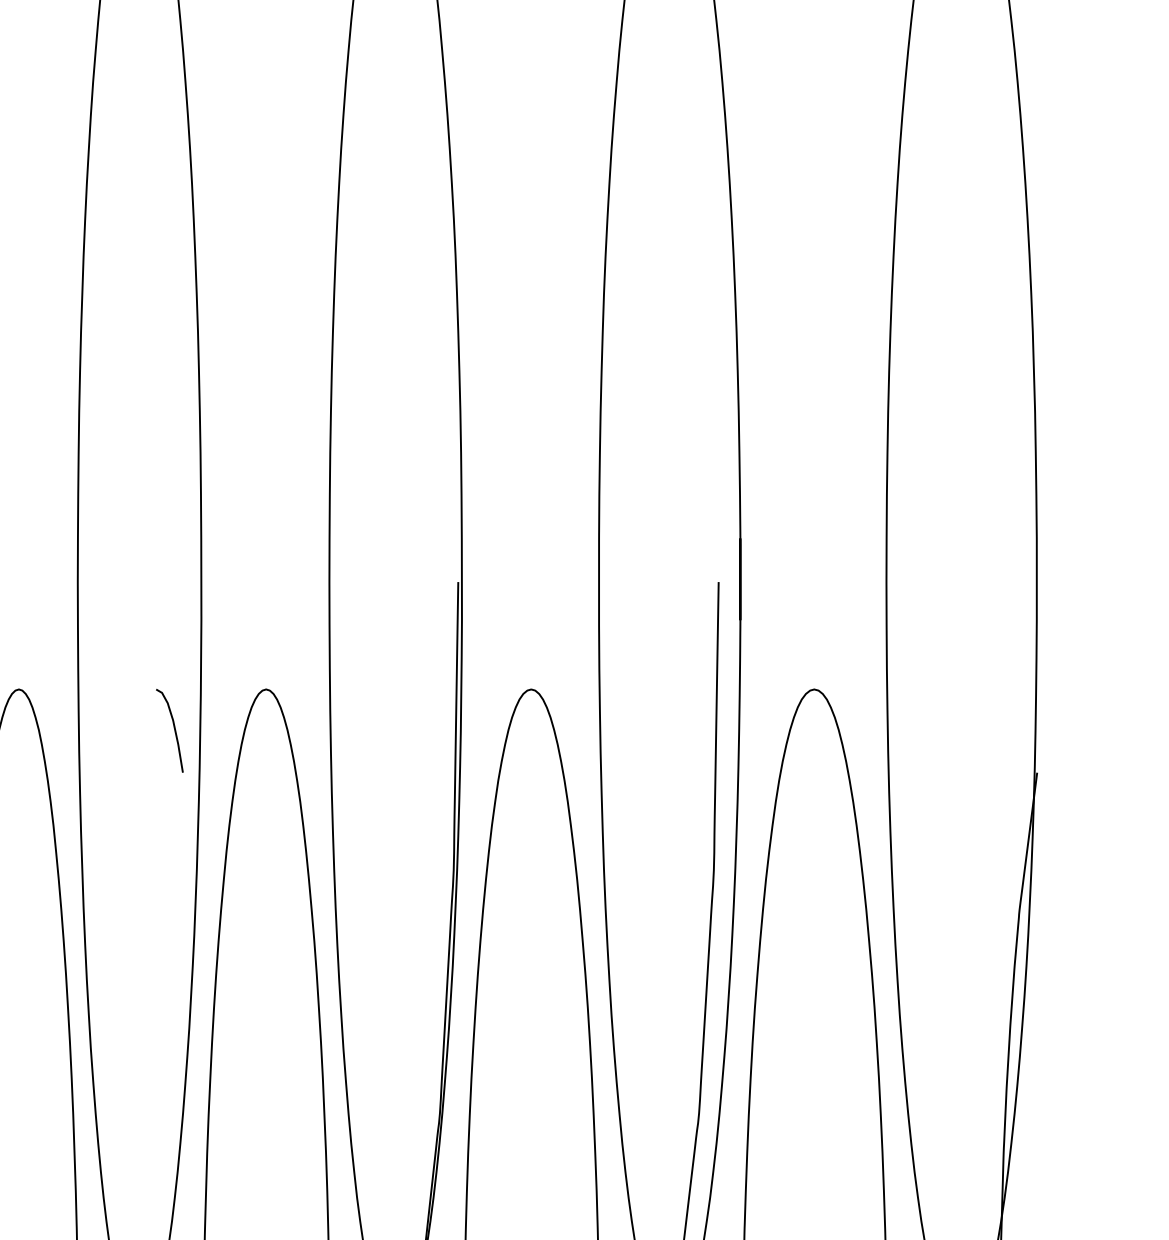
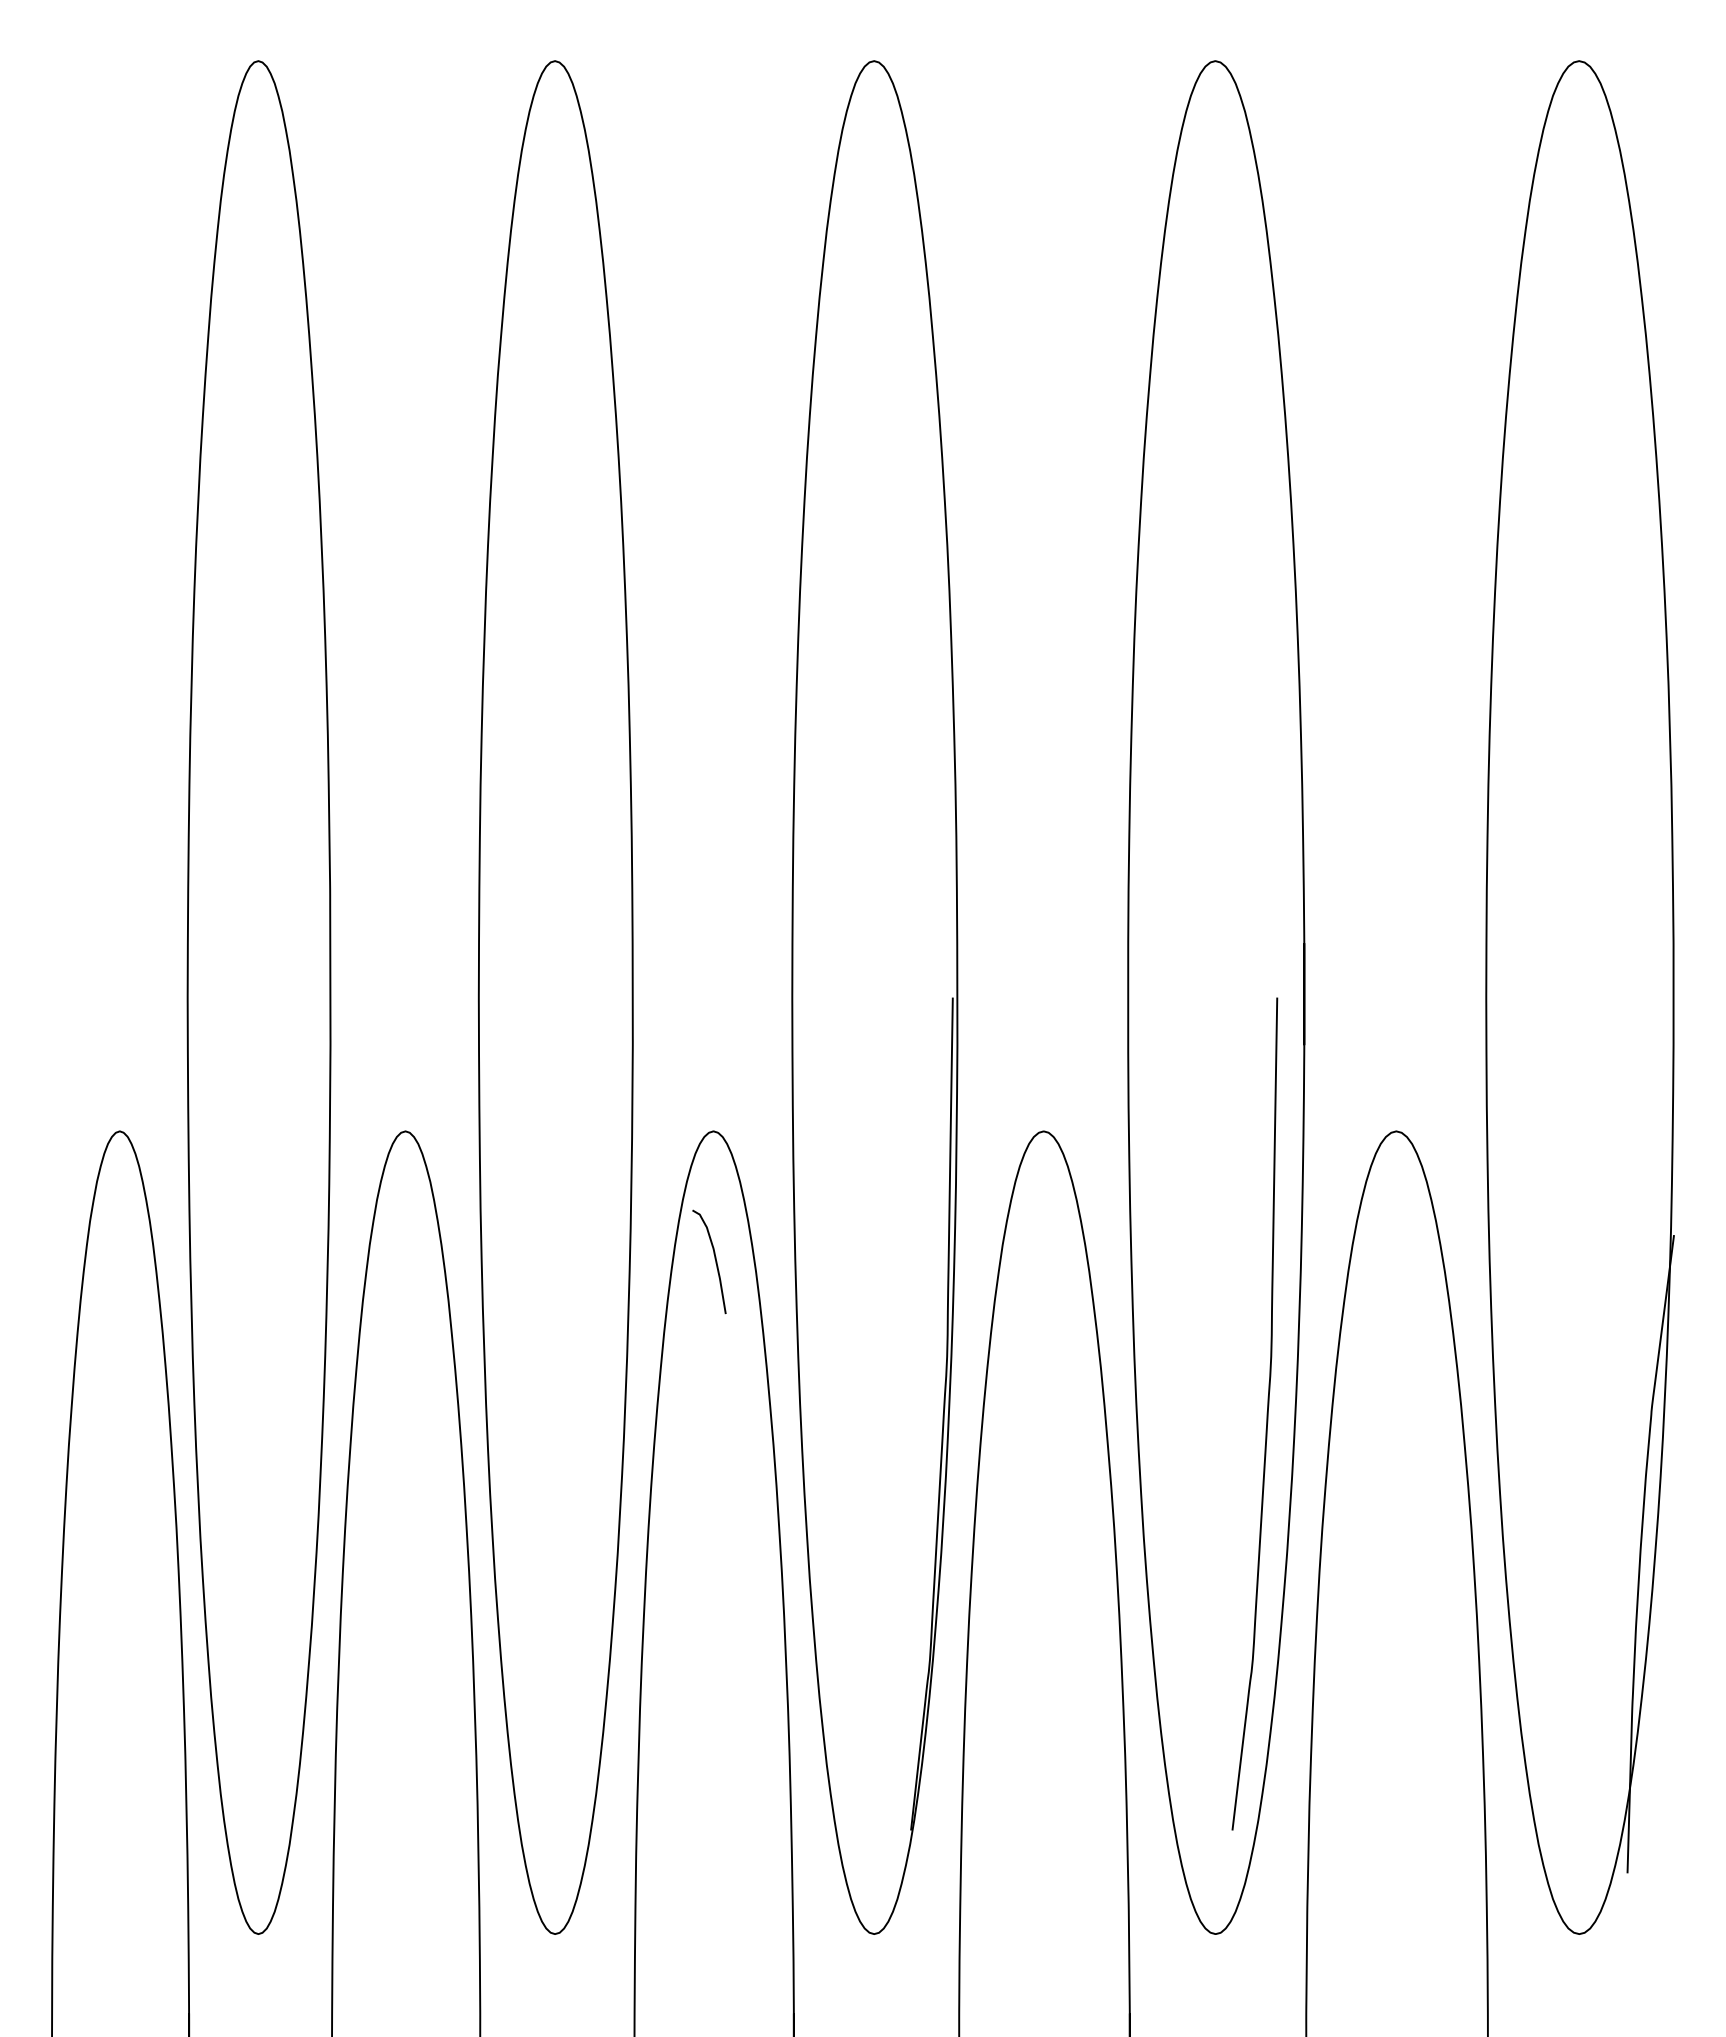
curve: (173, 728) -> (714, 1259), moved

